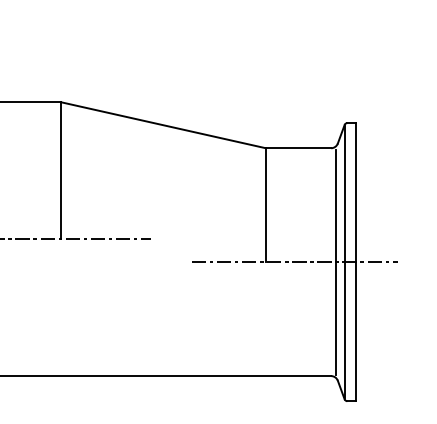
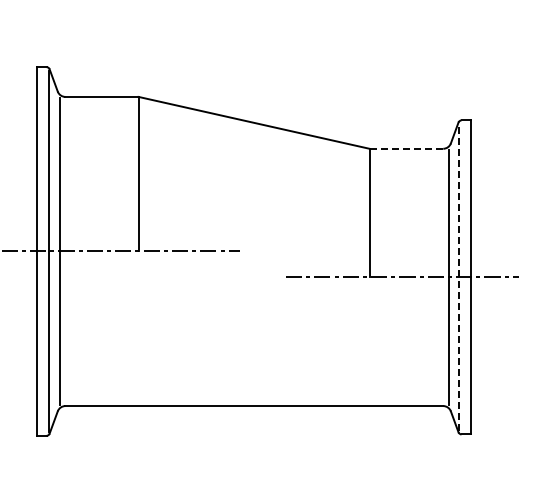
line: (298, 147) -> (406, 148), solid -> dashed
line: (345, 262) -> (459, 277), solid -> dashed

